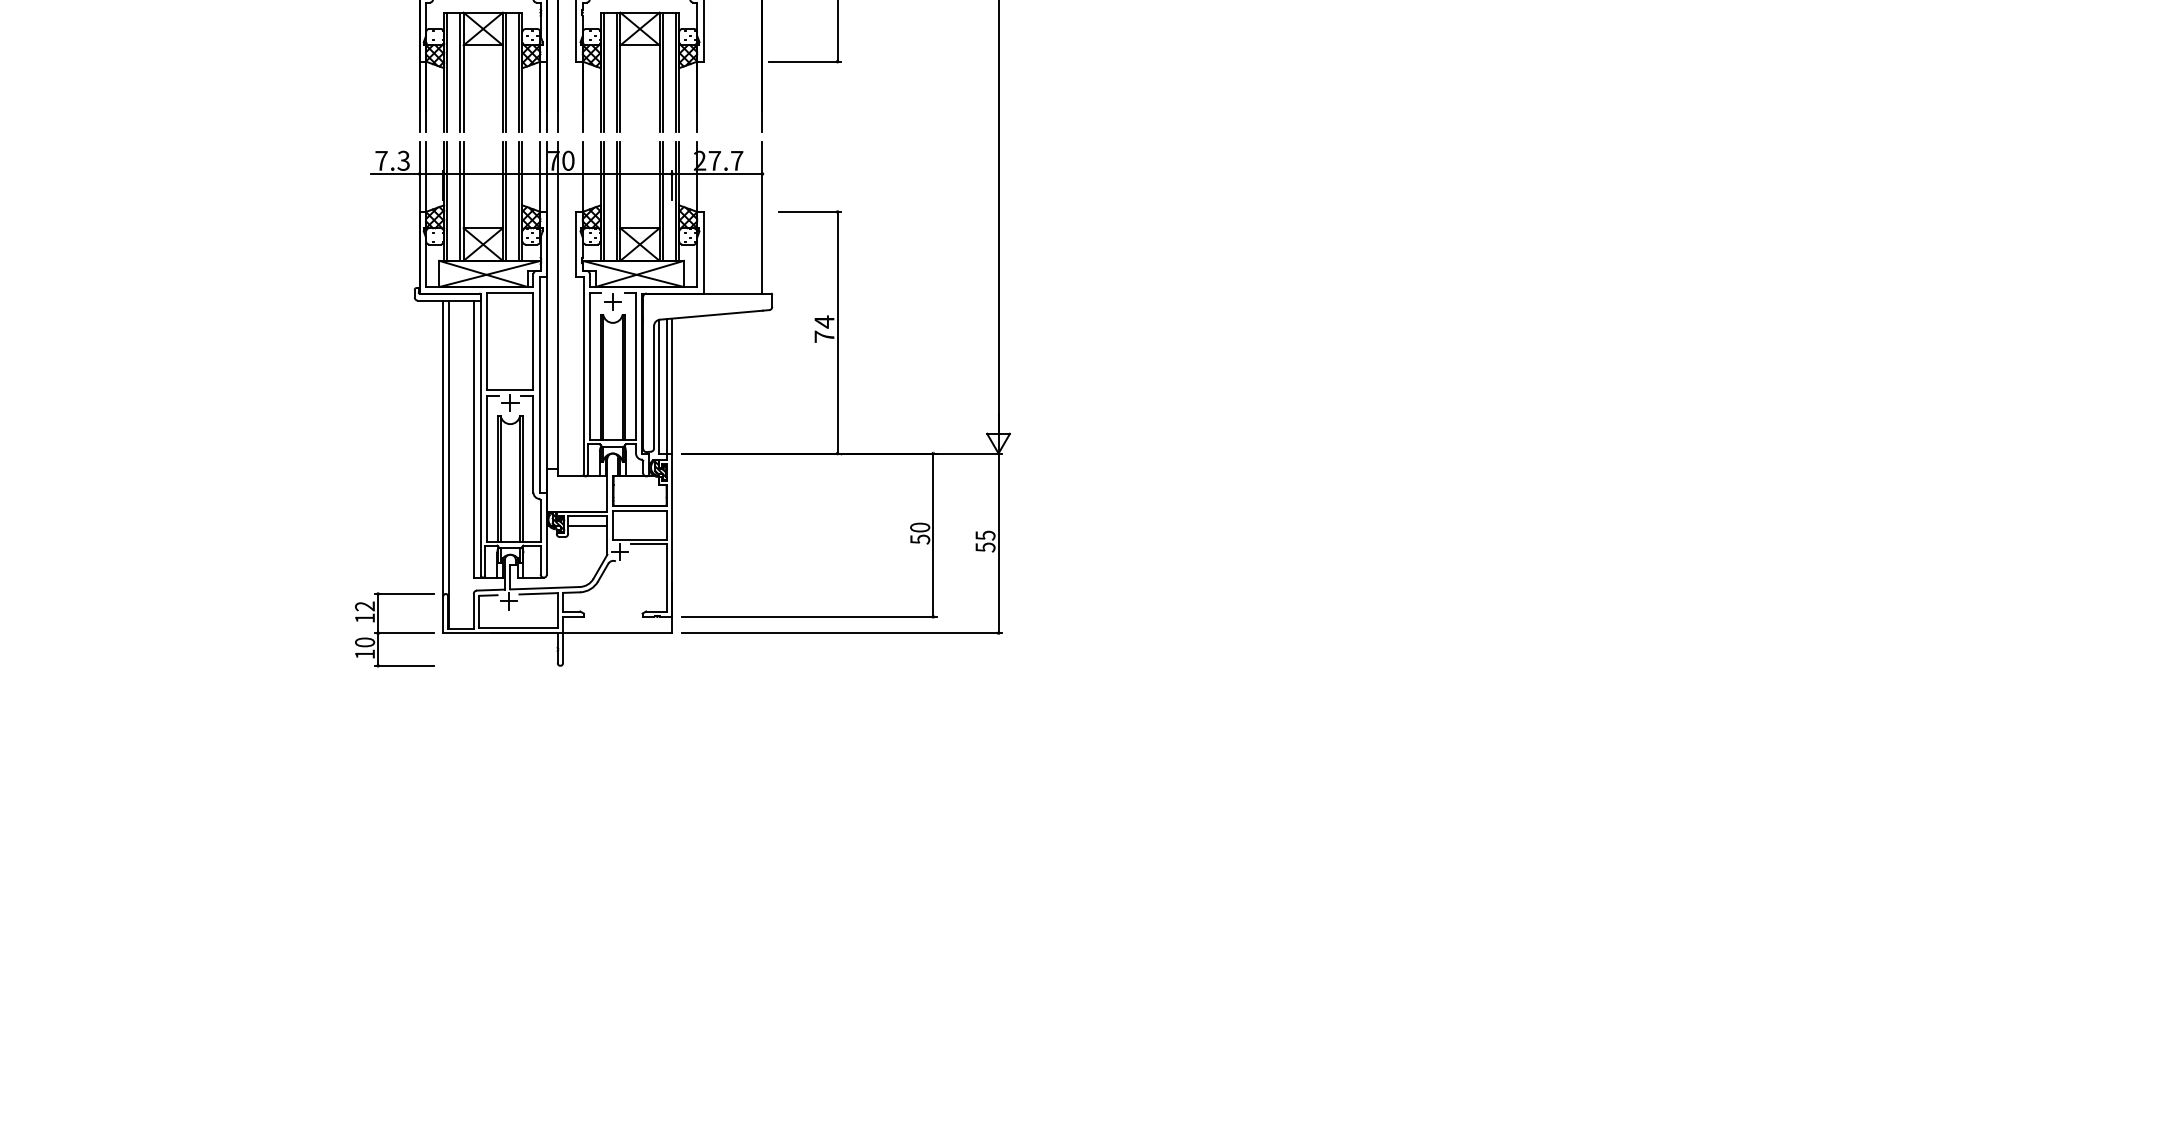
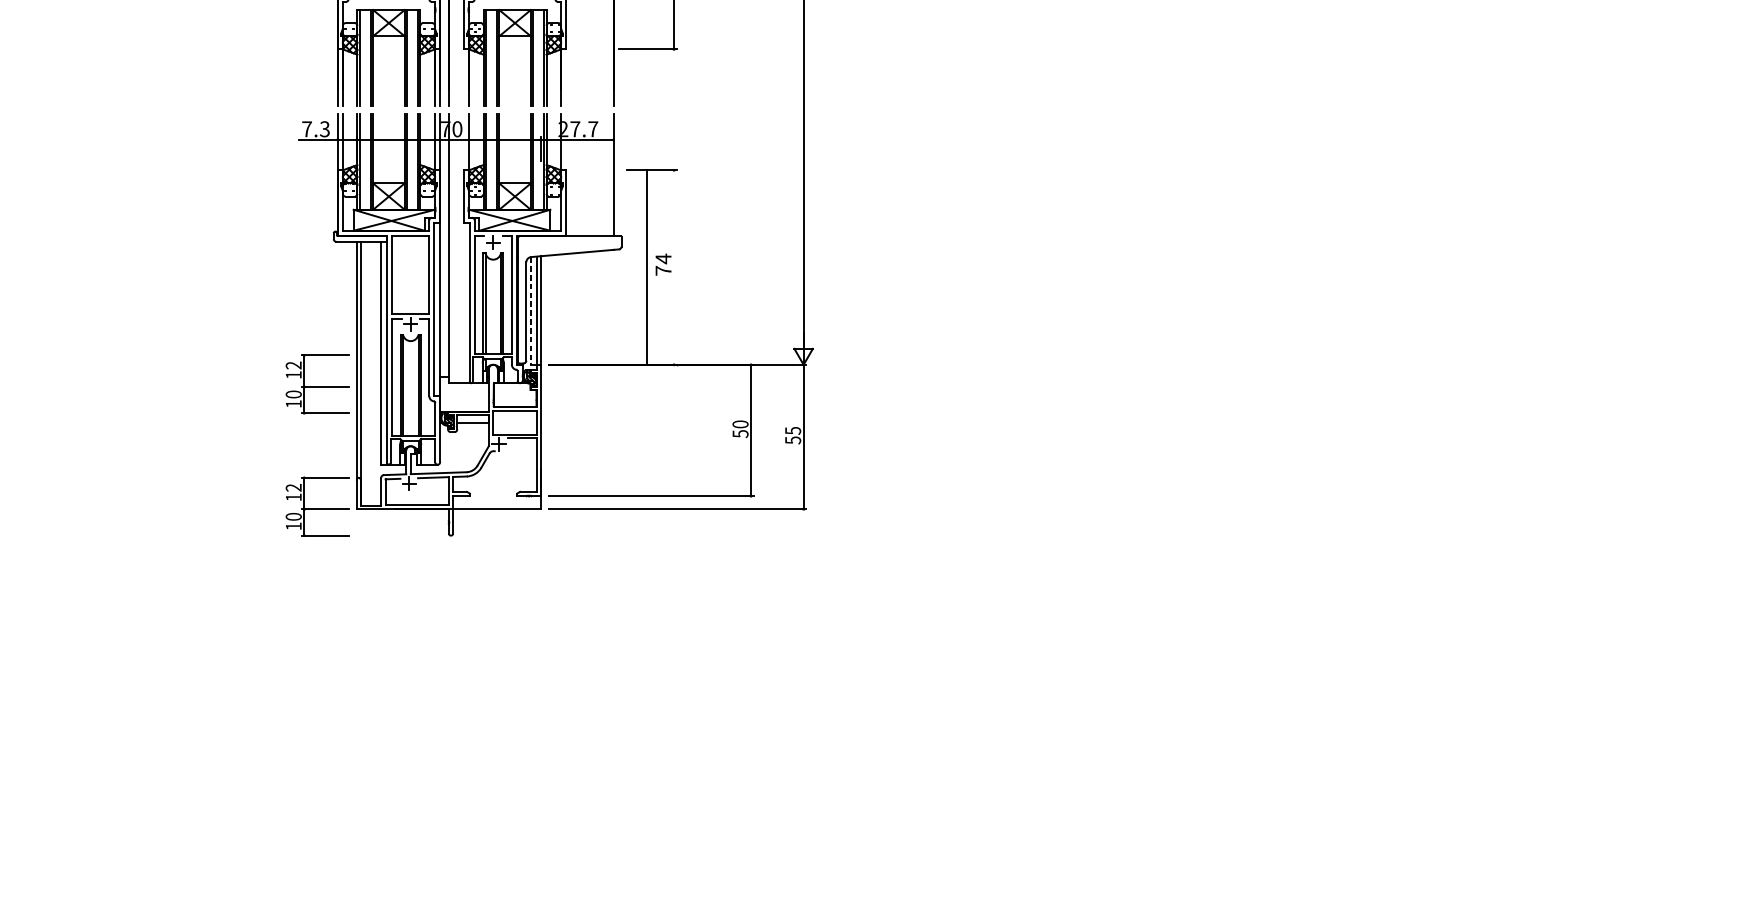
line: (837, 332) -> (646, 267), moved
line: (659, 386) -> (530, 310), solid -> dashed
part: (394, 477) -> (317, 384), added

